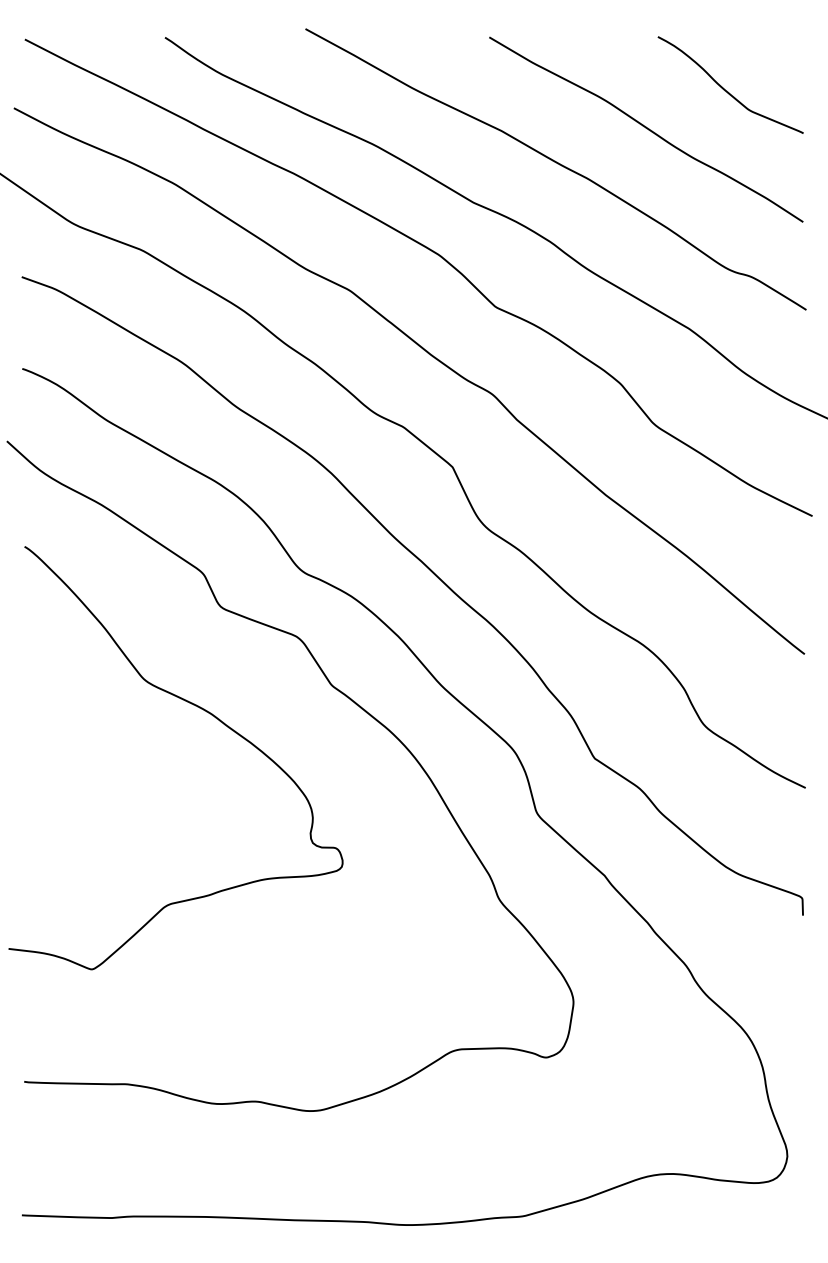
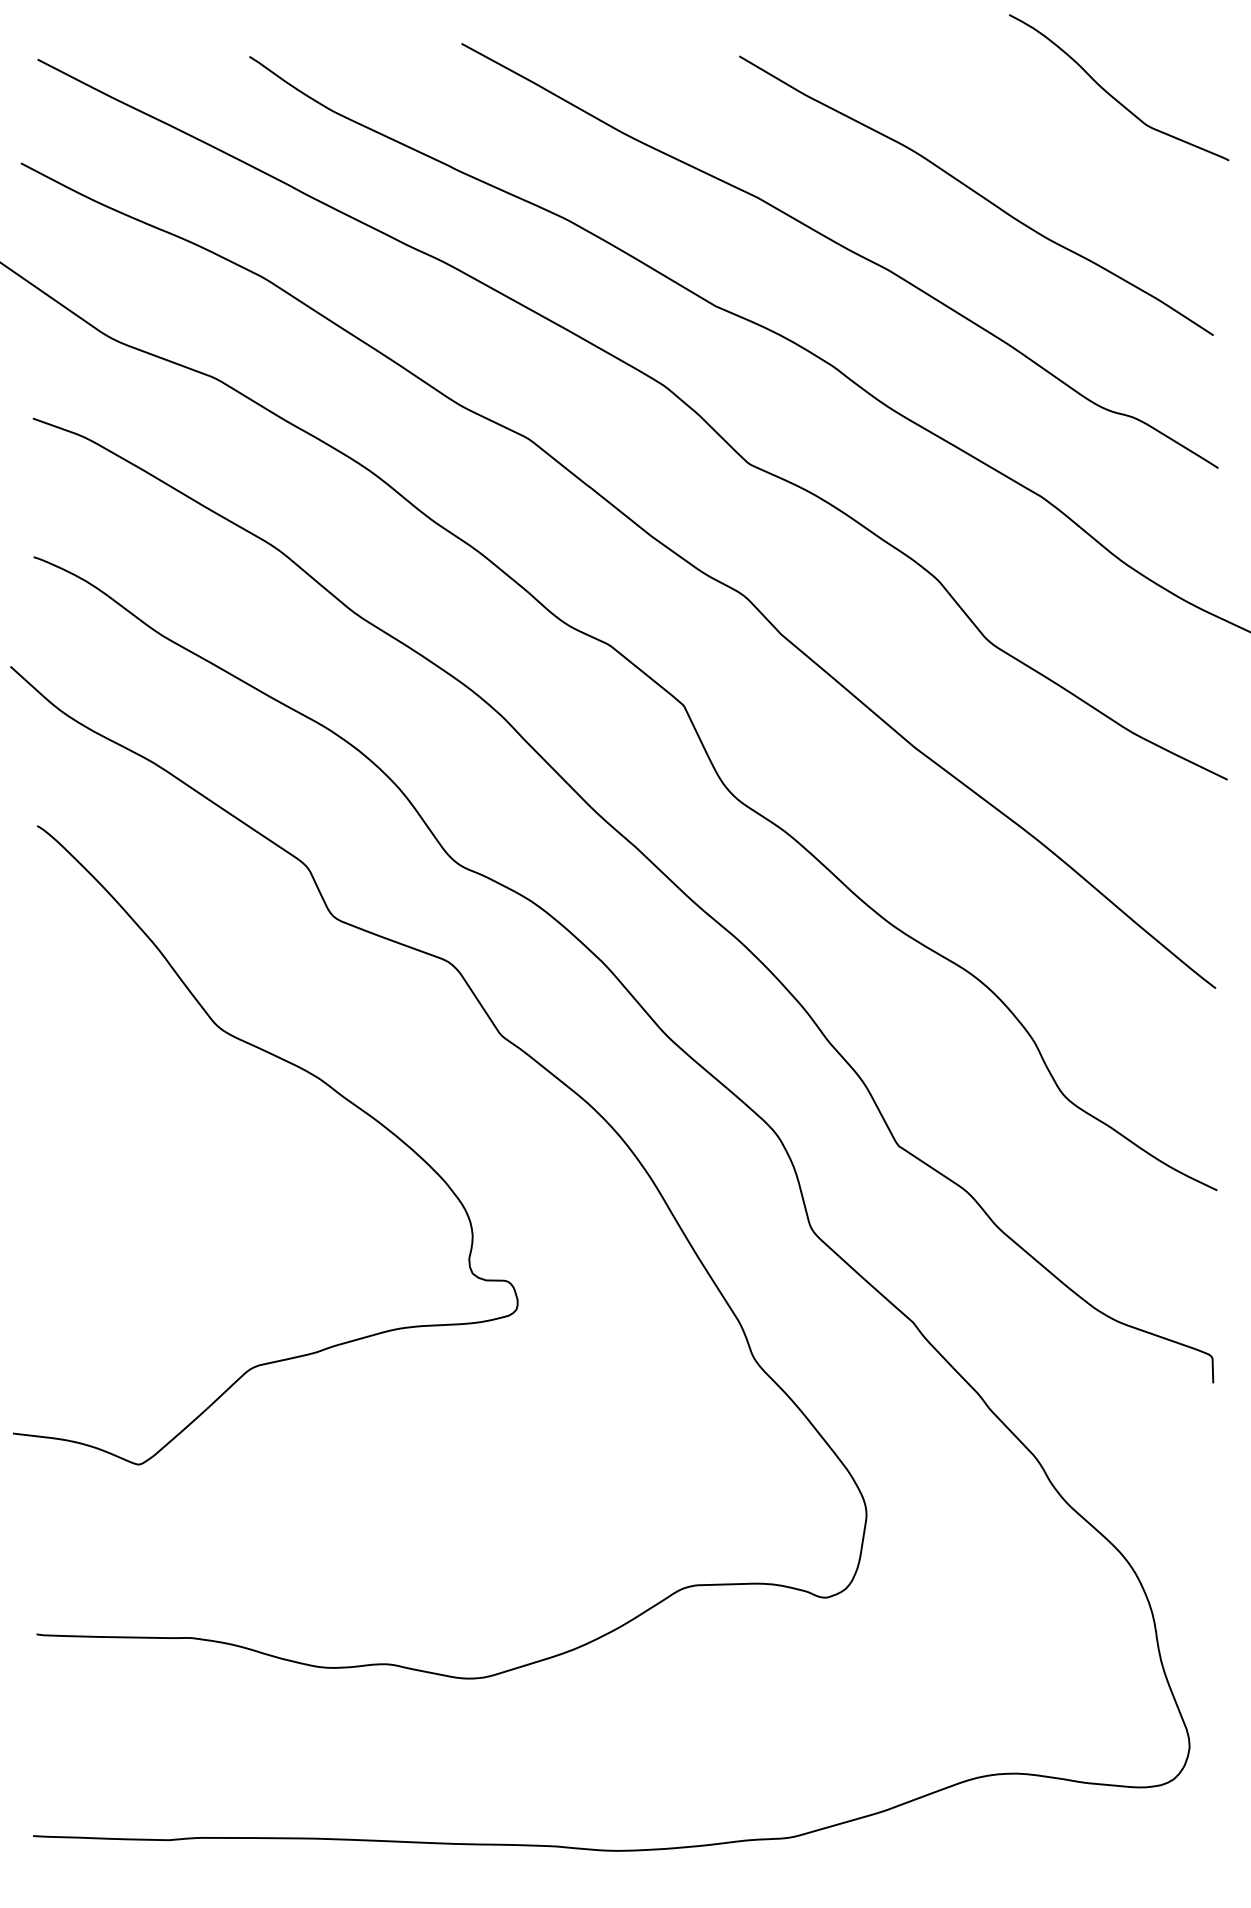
curve: (725, 89) -> (1111, 94), moved

